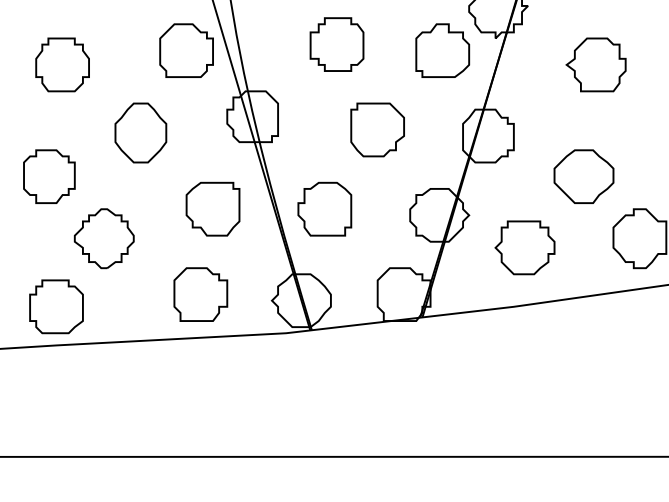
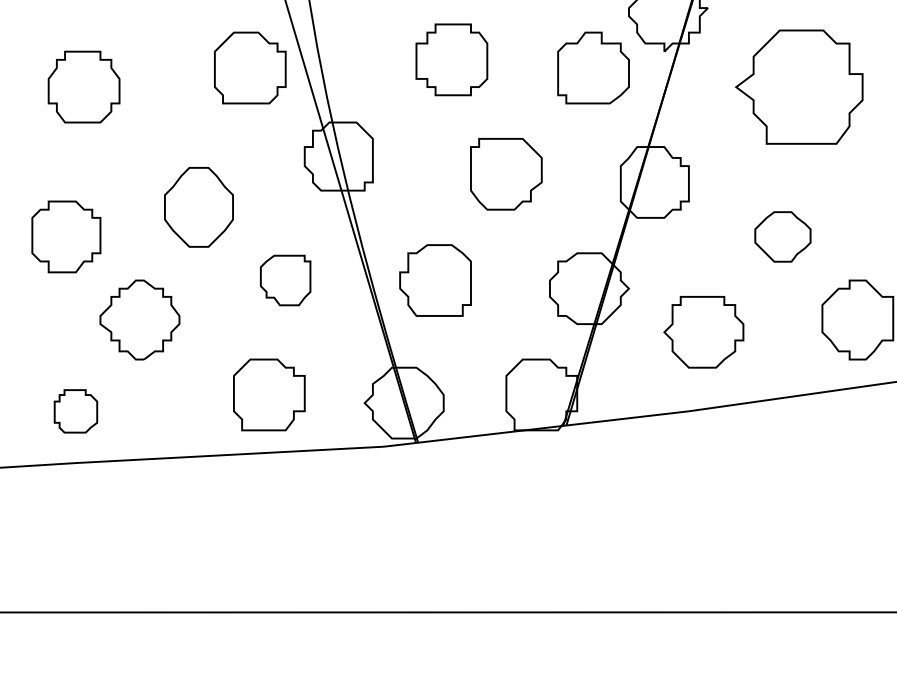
part: (595, 64) -> (798, 86), size x1.6
part: (140, 133) -> (198, 207), moved
part: (583, 176) -> (782, 236), size x0.7
part: (212, 209) -> (285, 280), size x0.7
part: (56, 306) -> (75, 411), size x0.6

